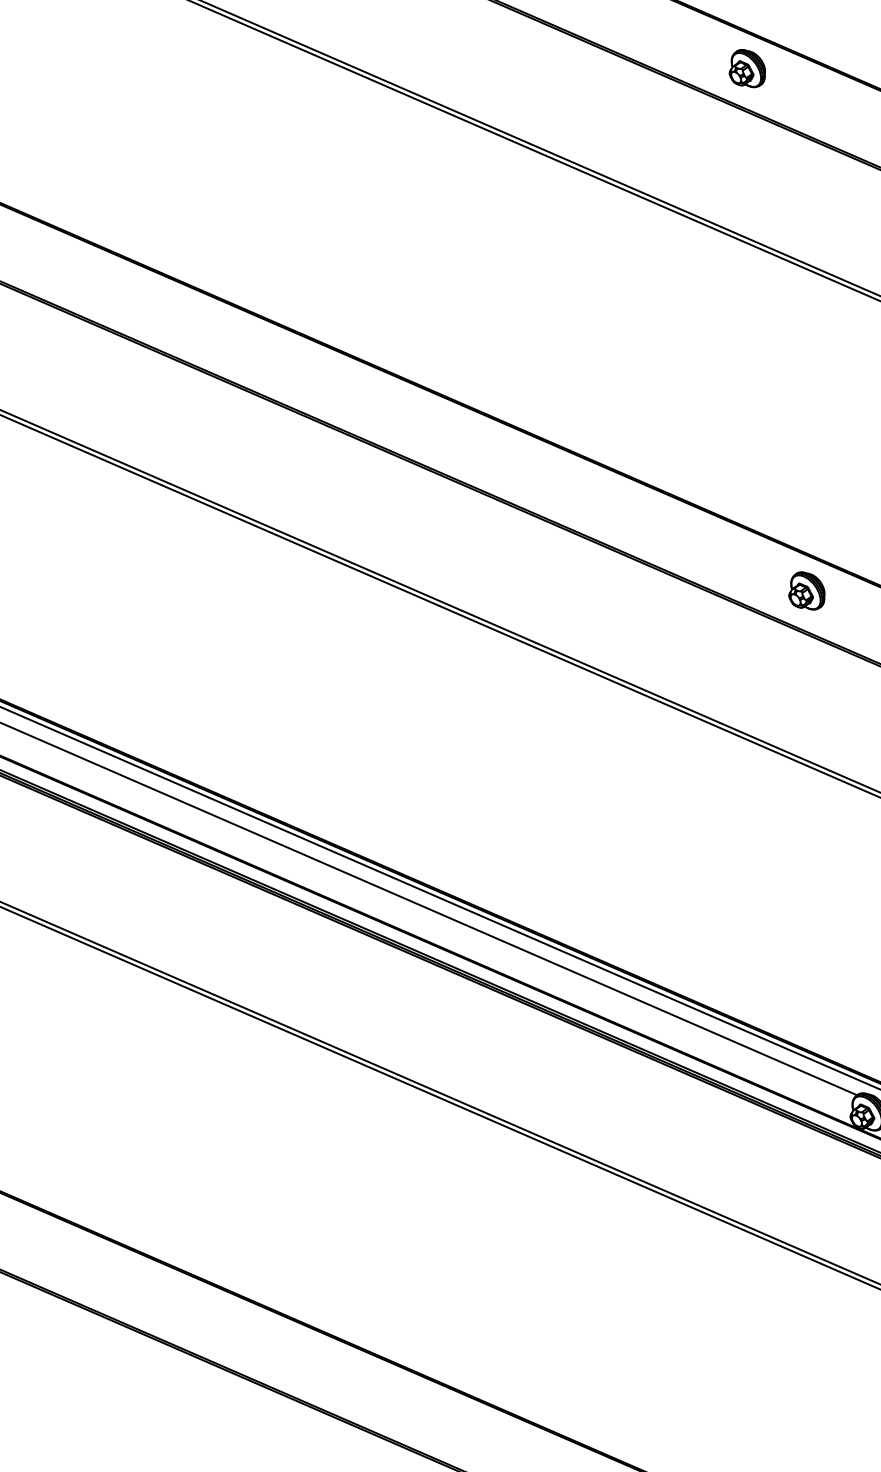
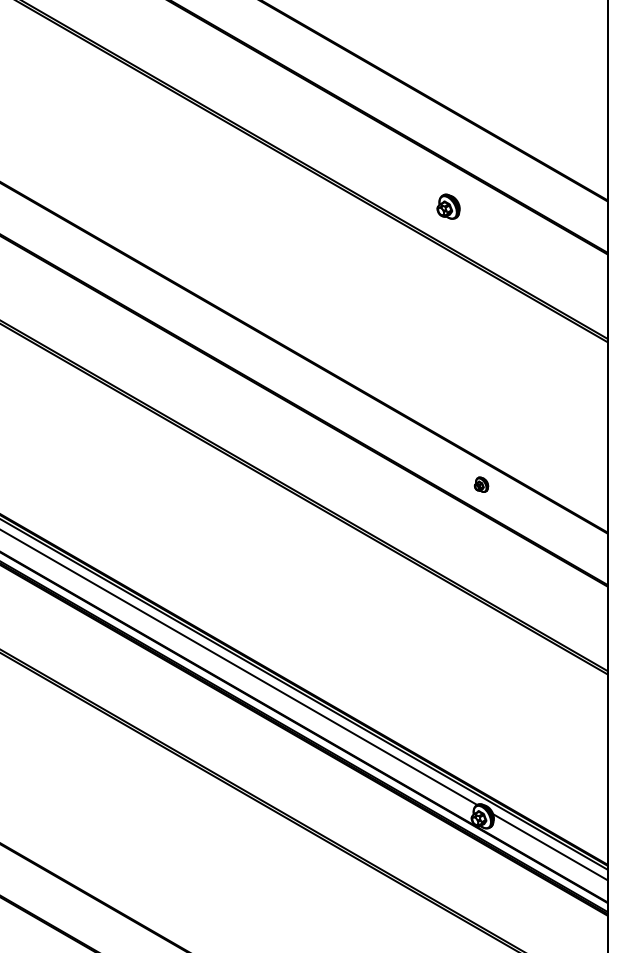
part: (746, 68) -> (448, 206), moved
part: (806, 590) -> (481, 484), size x0.6

